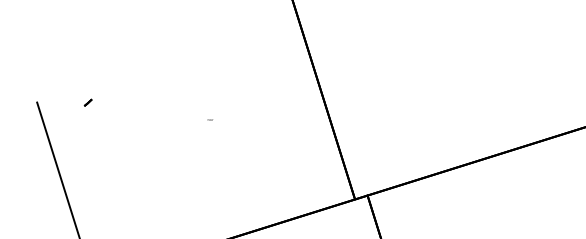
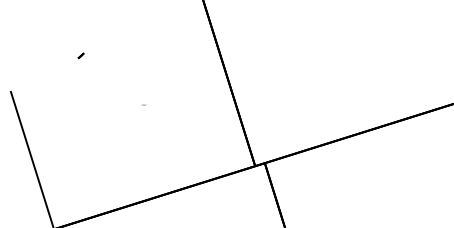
part: (87, 102) -> (80, 55), moved

